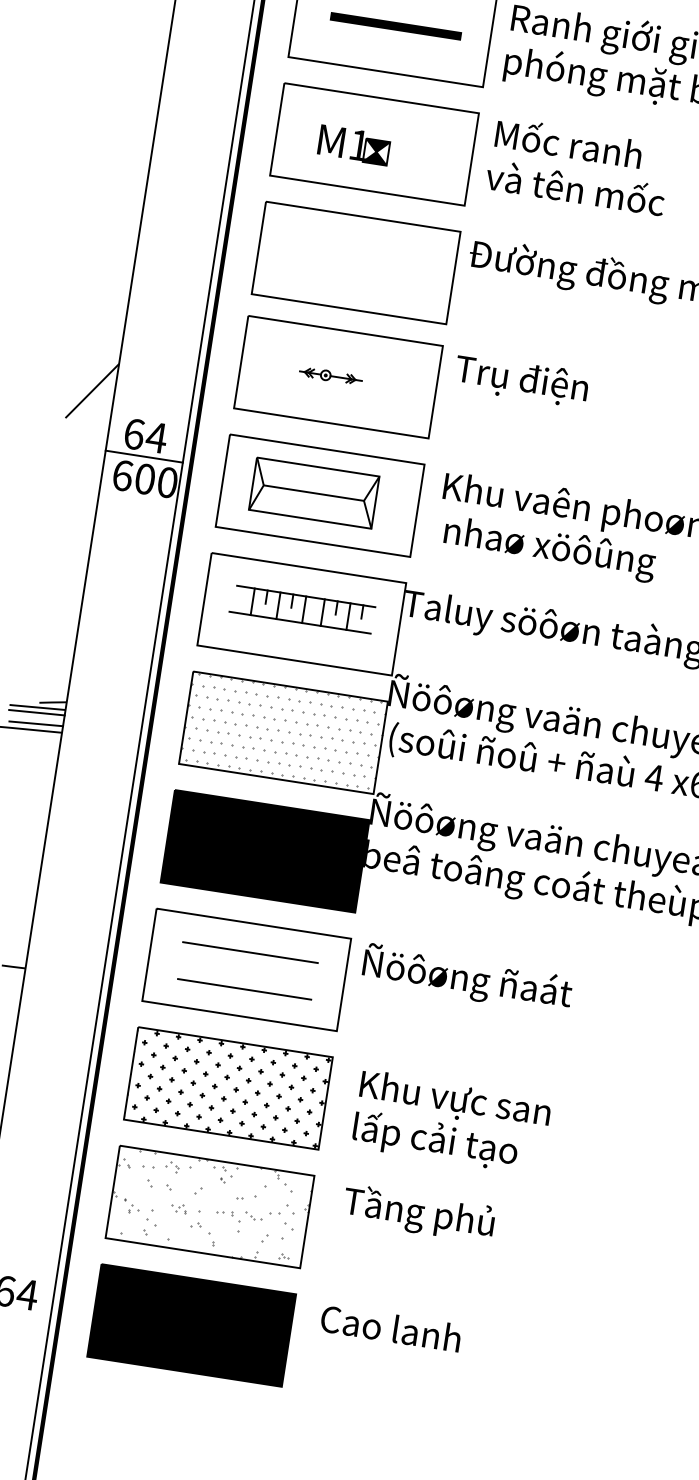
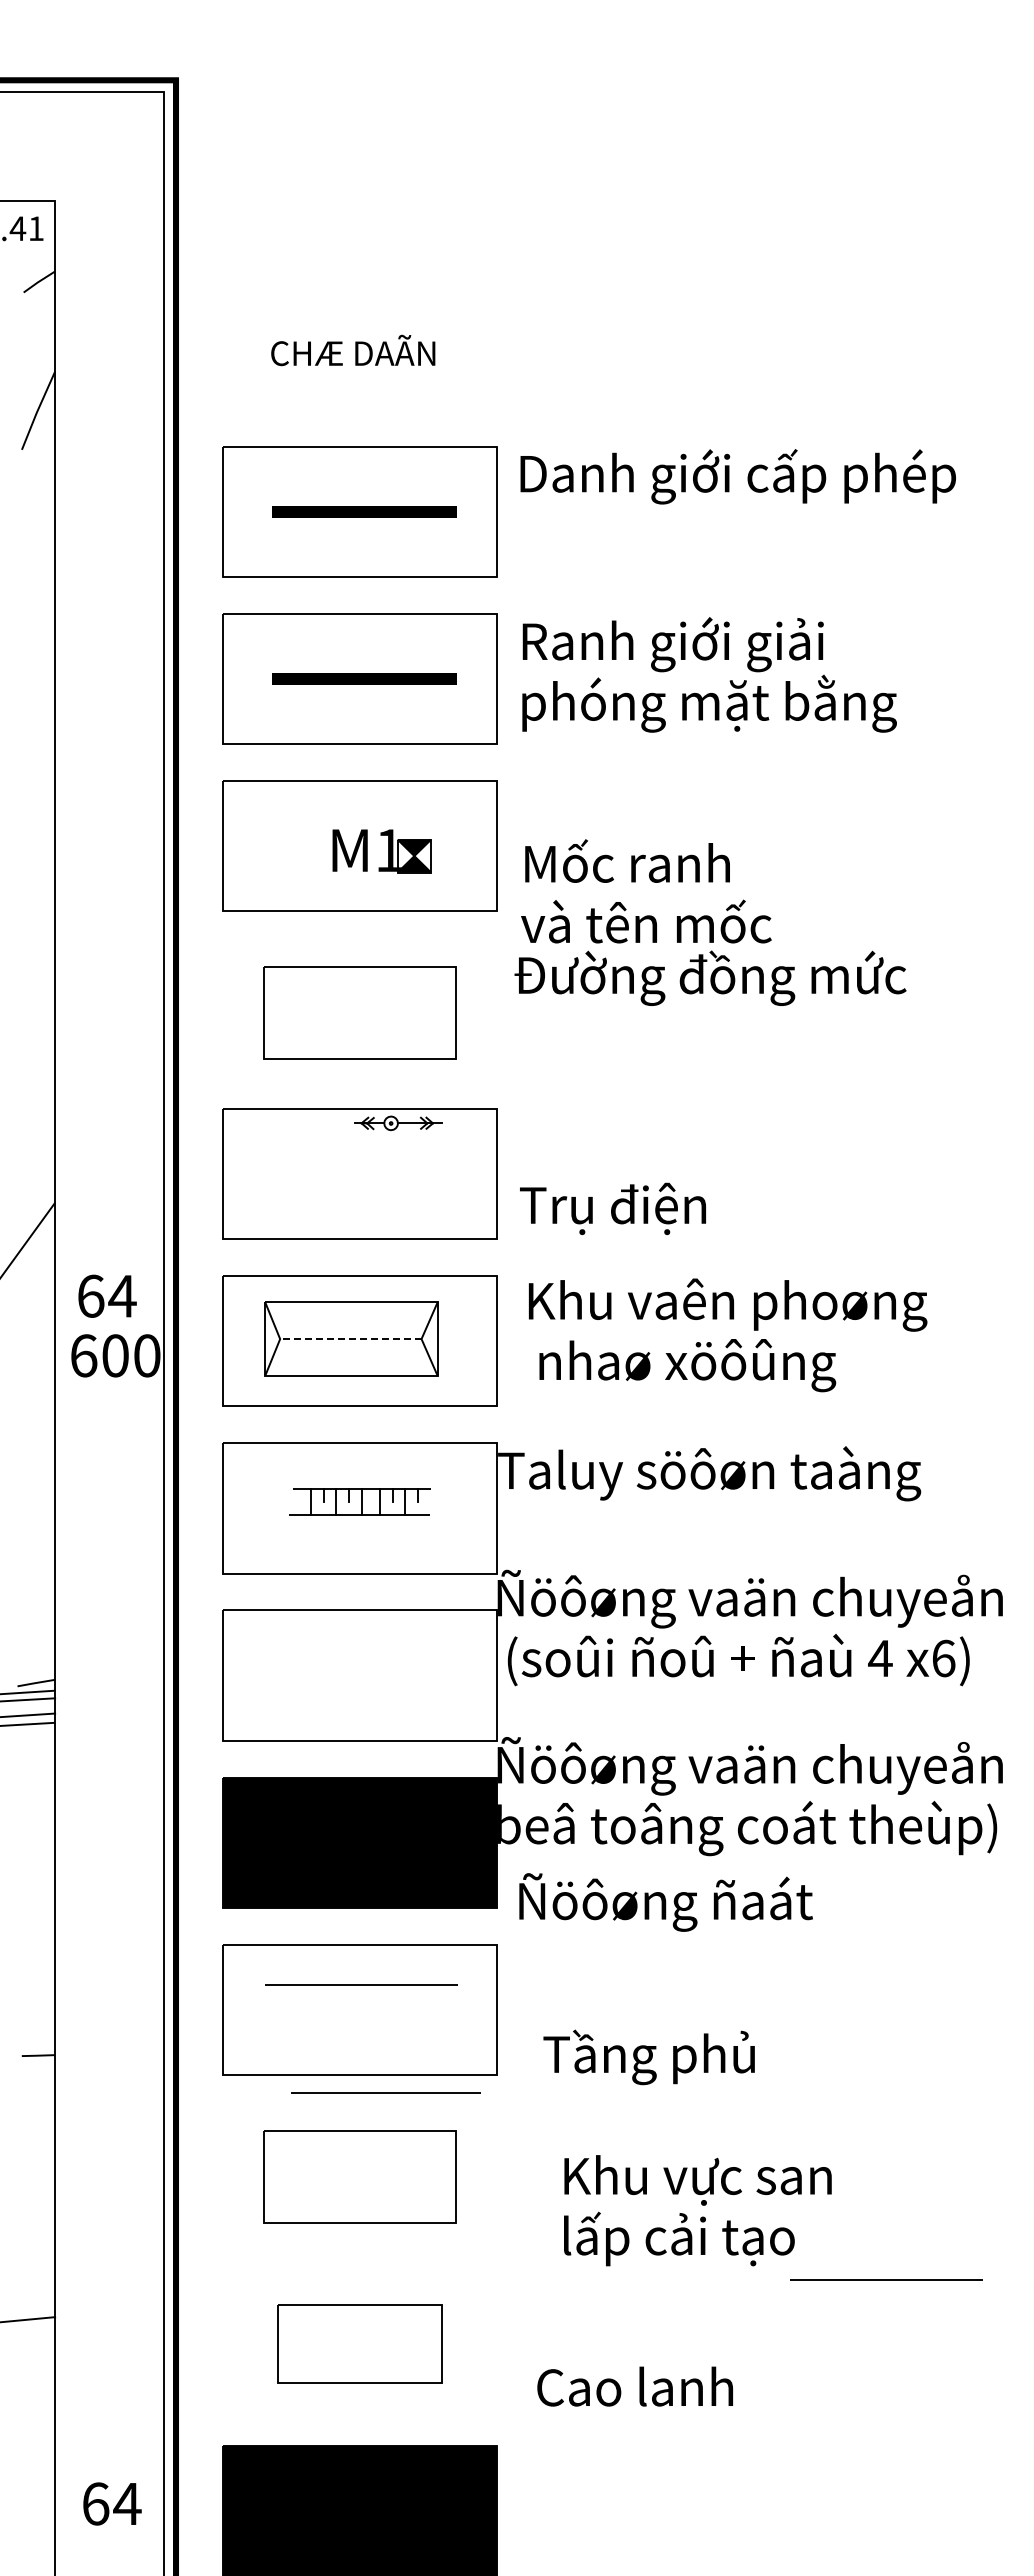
part: (358, 145) -> (388, 851), moved
text: (579, 166) -> (646, 891), moved
part: (355, 262) -> (359, 1012), size x0.7
part: (330, 376) -> (398, 1123), moved
text: (521, 380) -> (612, 1208), moved
line: (144, 456) -> (109, 1325), removed
line: (313, 493) -> (350, 1339), solid -> dashed
part: (302, 609) -> (359, 1501), size x0.7
hatch: (283, 730) -> (359, 1672), removed
text: (467, 978) -> (665, 1902), moved
line: (244, 988) -> (385, 2092), moved
part: (228, 1087) -> (359, 2176), size x0.7
text: (451, 1122) -> (697, 2210), moved
part: (209, 1206) -> (359, 2343), size x0.6
text: (418, 1213) -> (648, 2057), moved
line: (590, 1218) -> (886, 2279), added
text: (390, 1328) -> (634, 2386), moved

